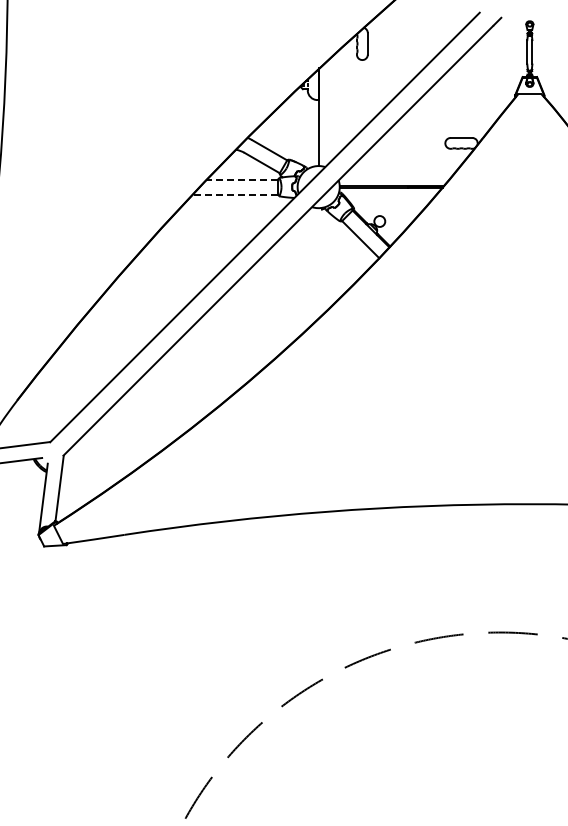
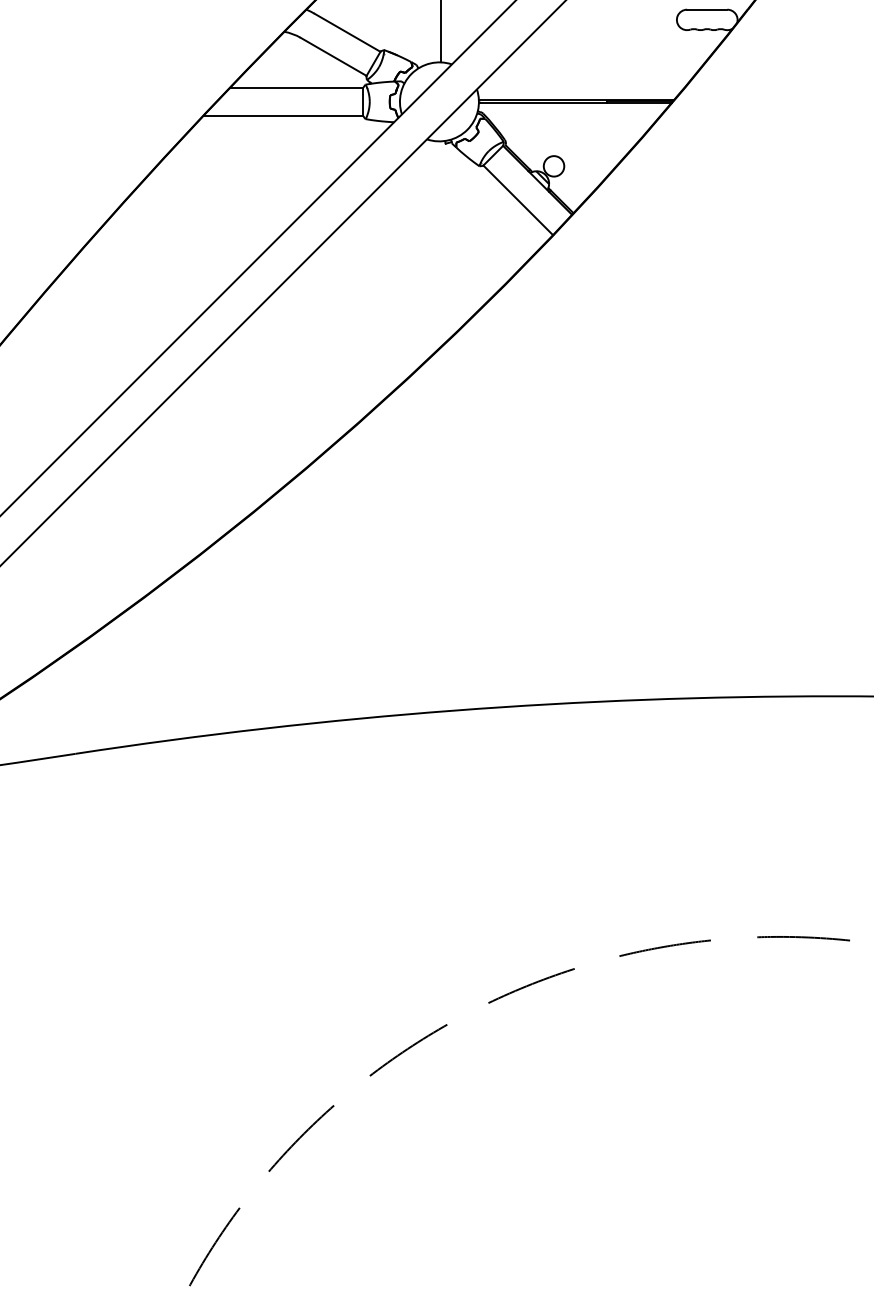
line: (242, 179) -> (296, 87), dashed -> solid
line: (235, 194) -> (283, 115), dashed -> solid

